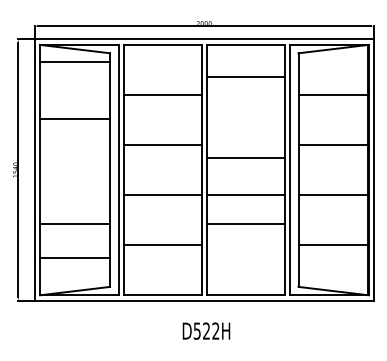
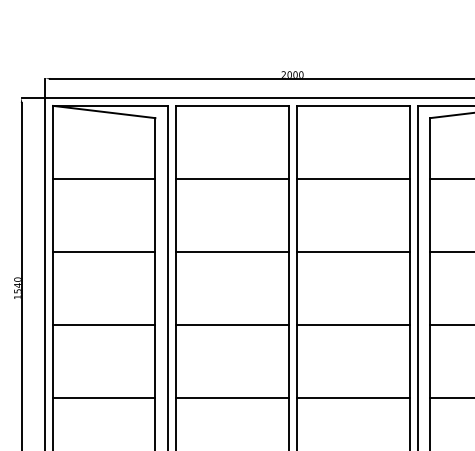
line: (75, 61) -> (104, 178), moved
line: (245, 76) -> (352, 178), moved
line: (75, 119) -> (104, 252), moved
line: (245, 158) -> (352, 252), moved
line: (75, 224) -> (104, 325), moved
line: (245, 224) -> (352, 398), moved
line: (75, 258) -> (104, 398), moved

